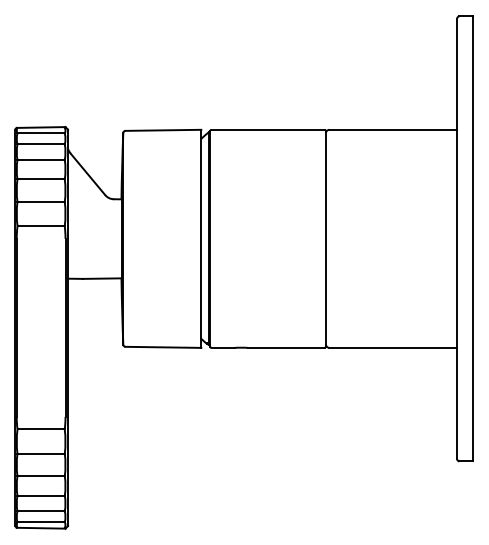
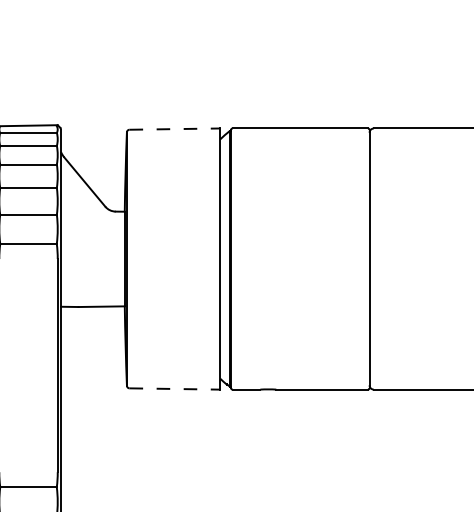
line: (163, 130) -> (175, 129), solid -> dashed
line: (163, 347) -> (175, 389), solid -> dashed

